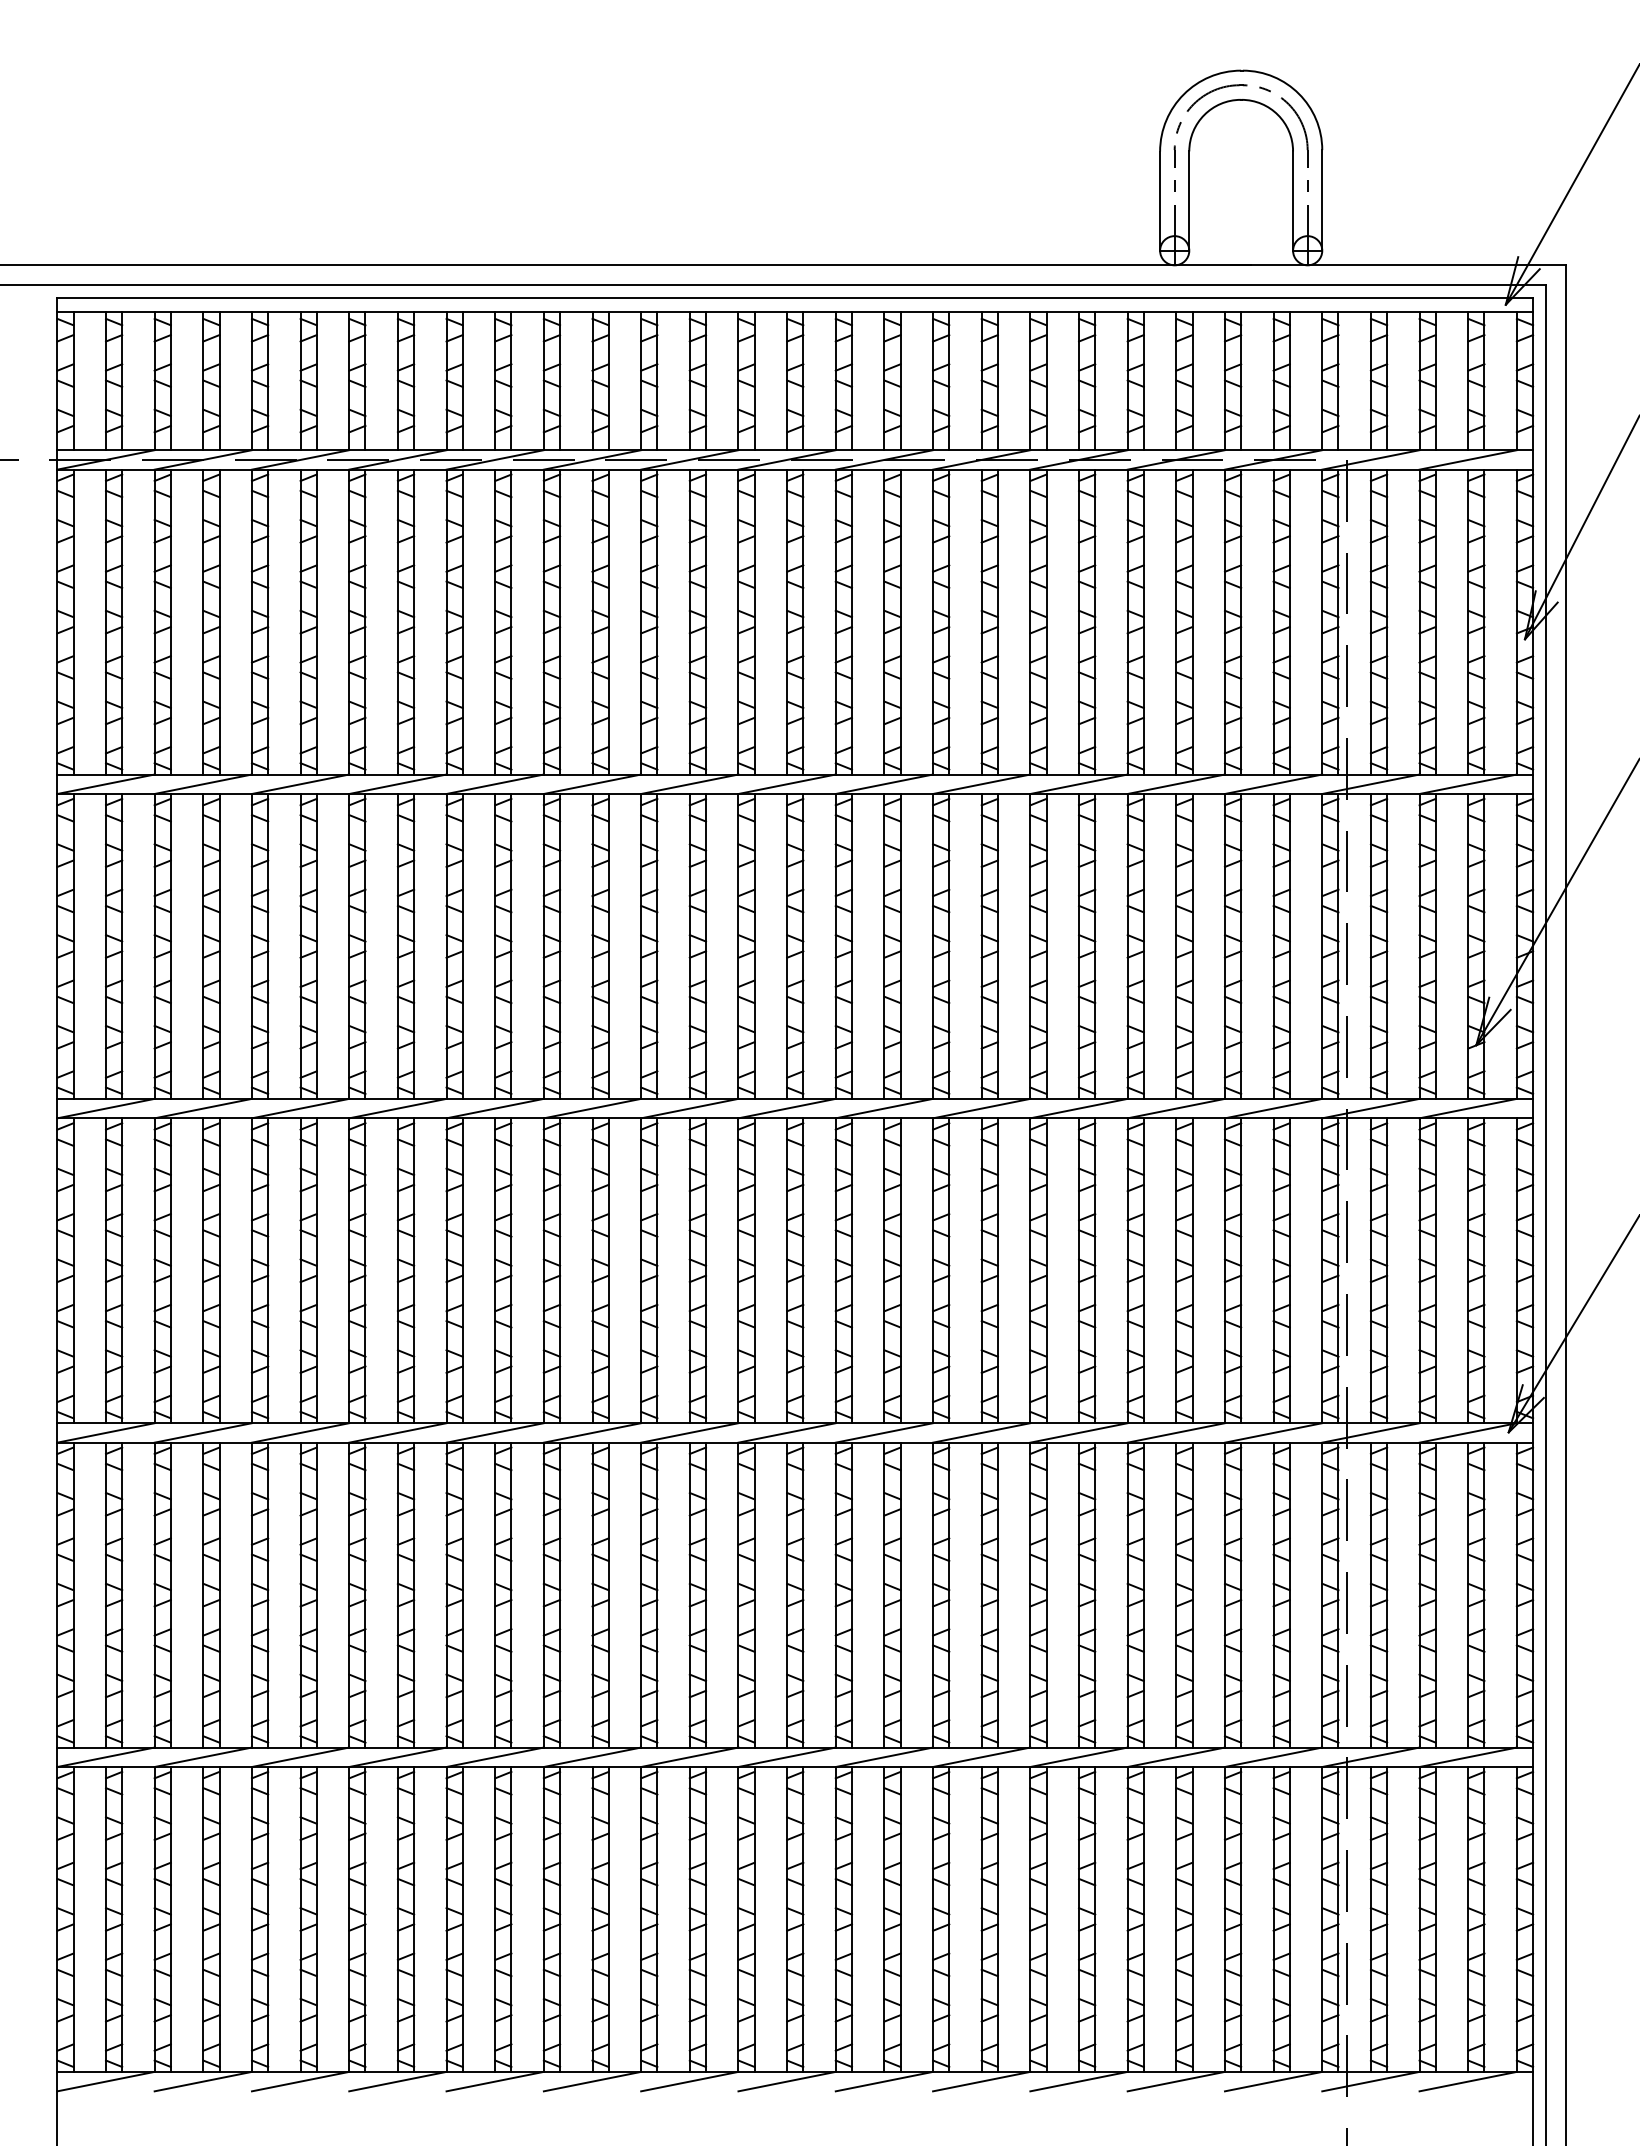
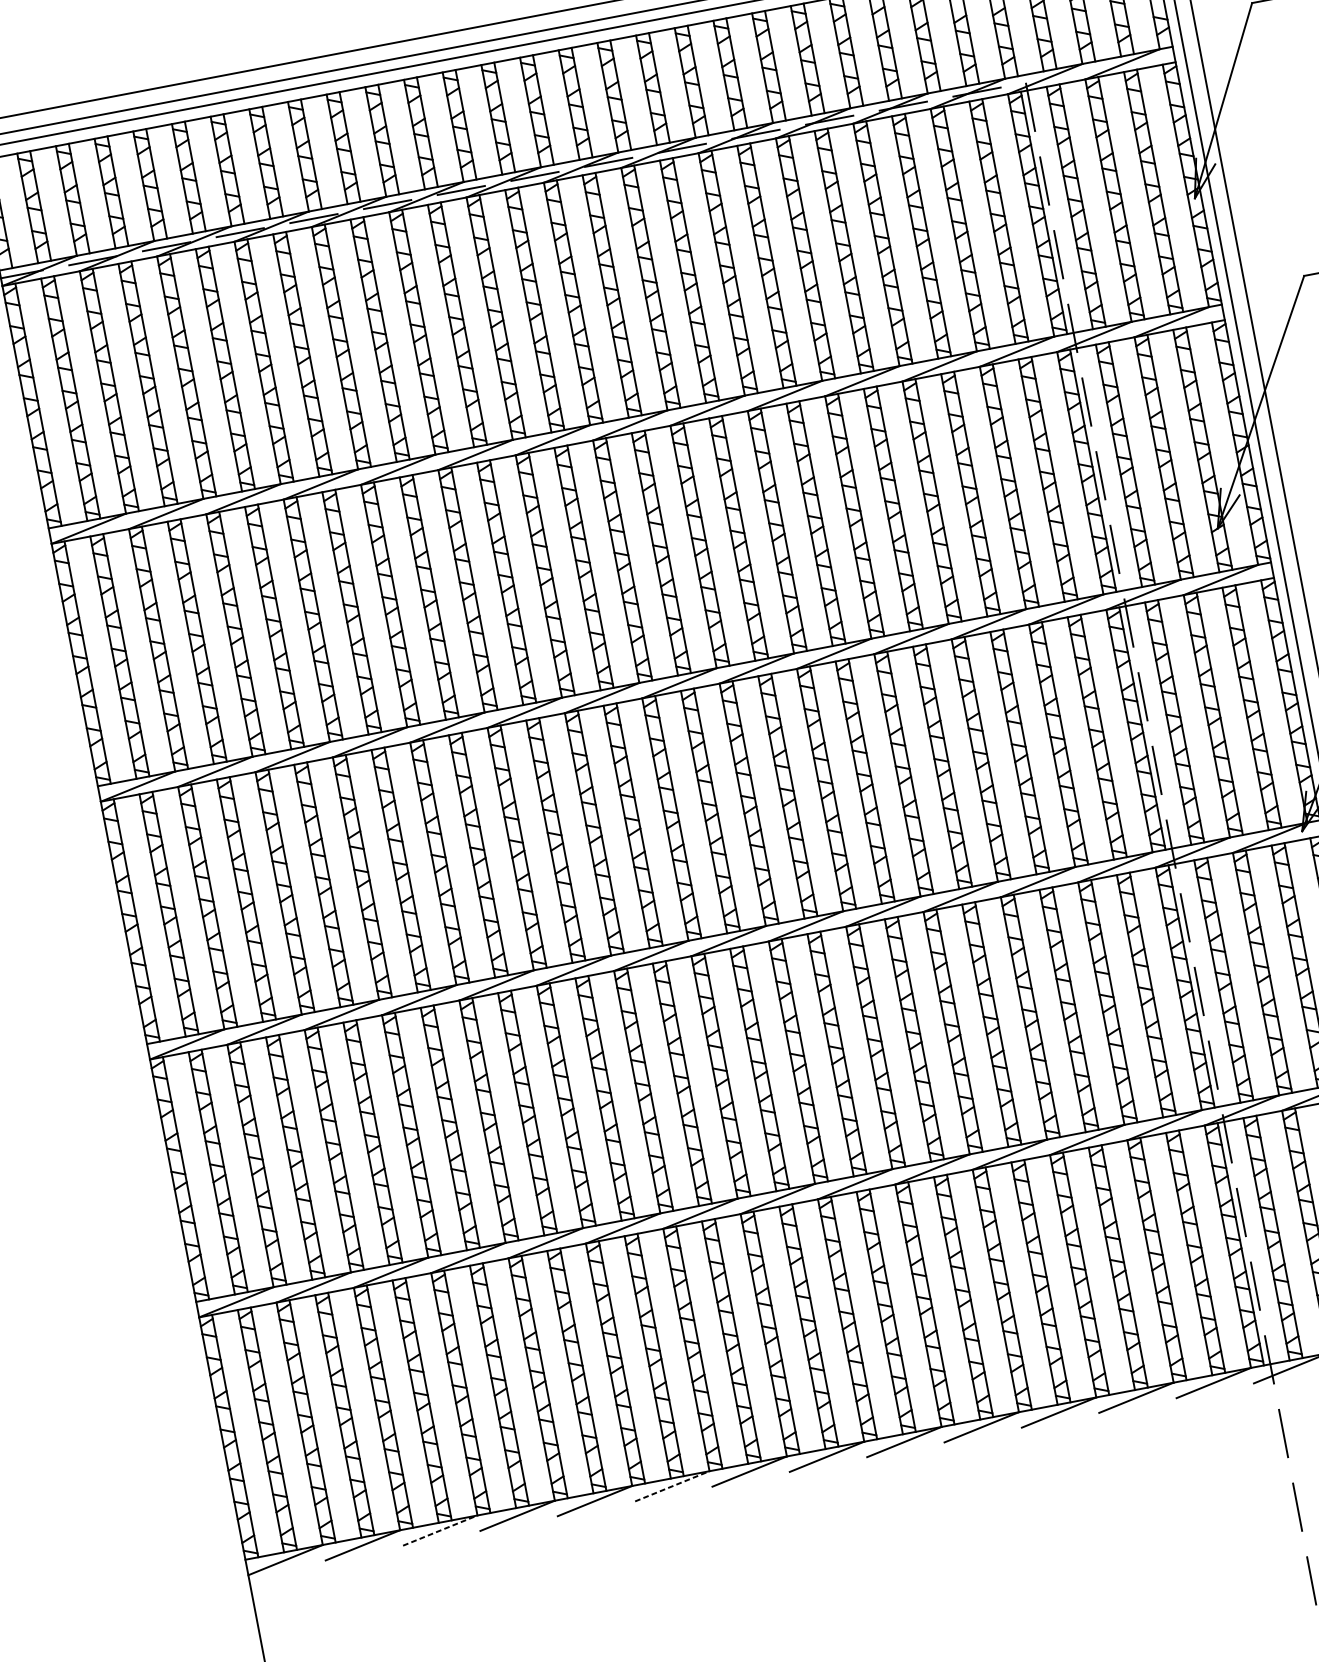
line: (300, 2081) -> (440, 1530), solid -> dashed
line: (592, 2081) -> (672, 1486), solid -> dashed

